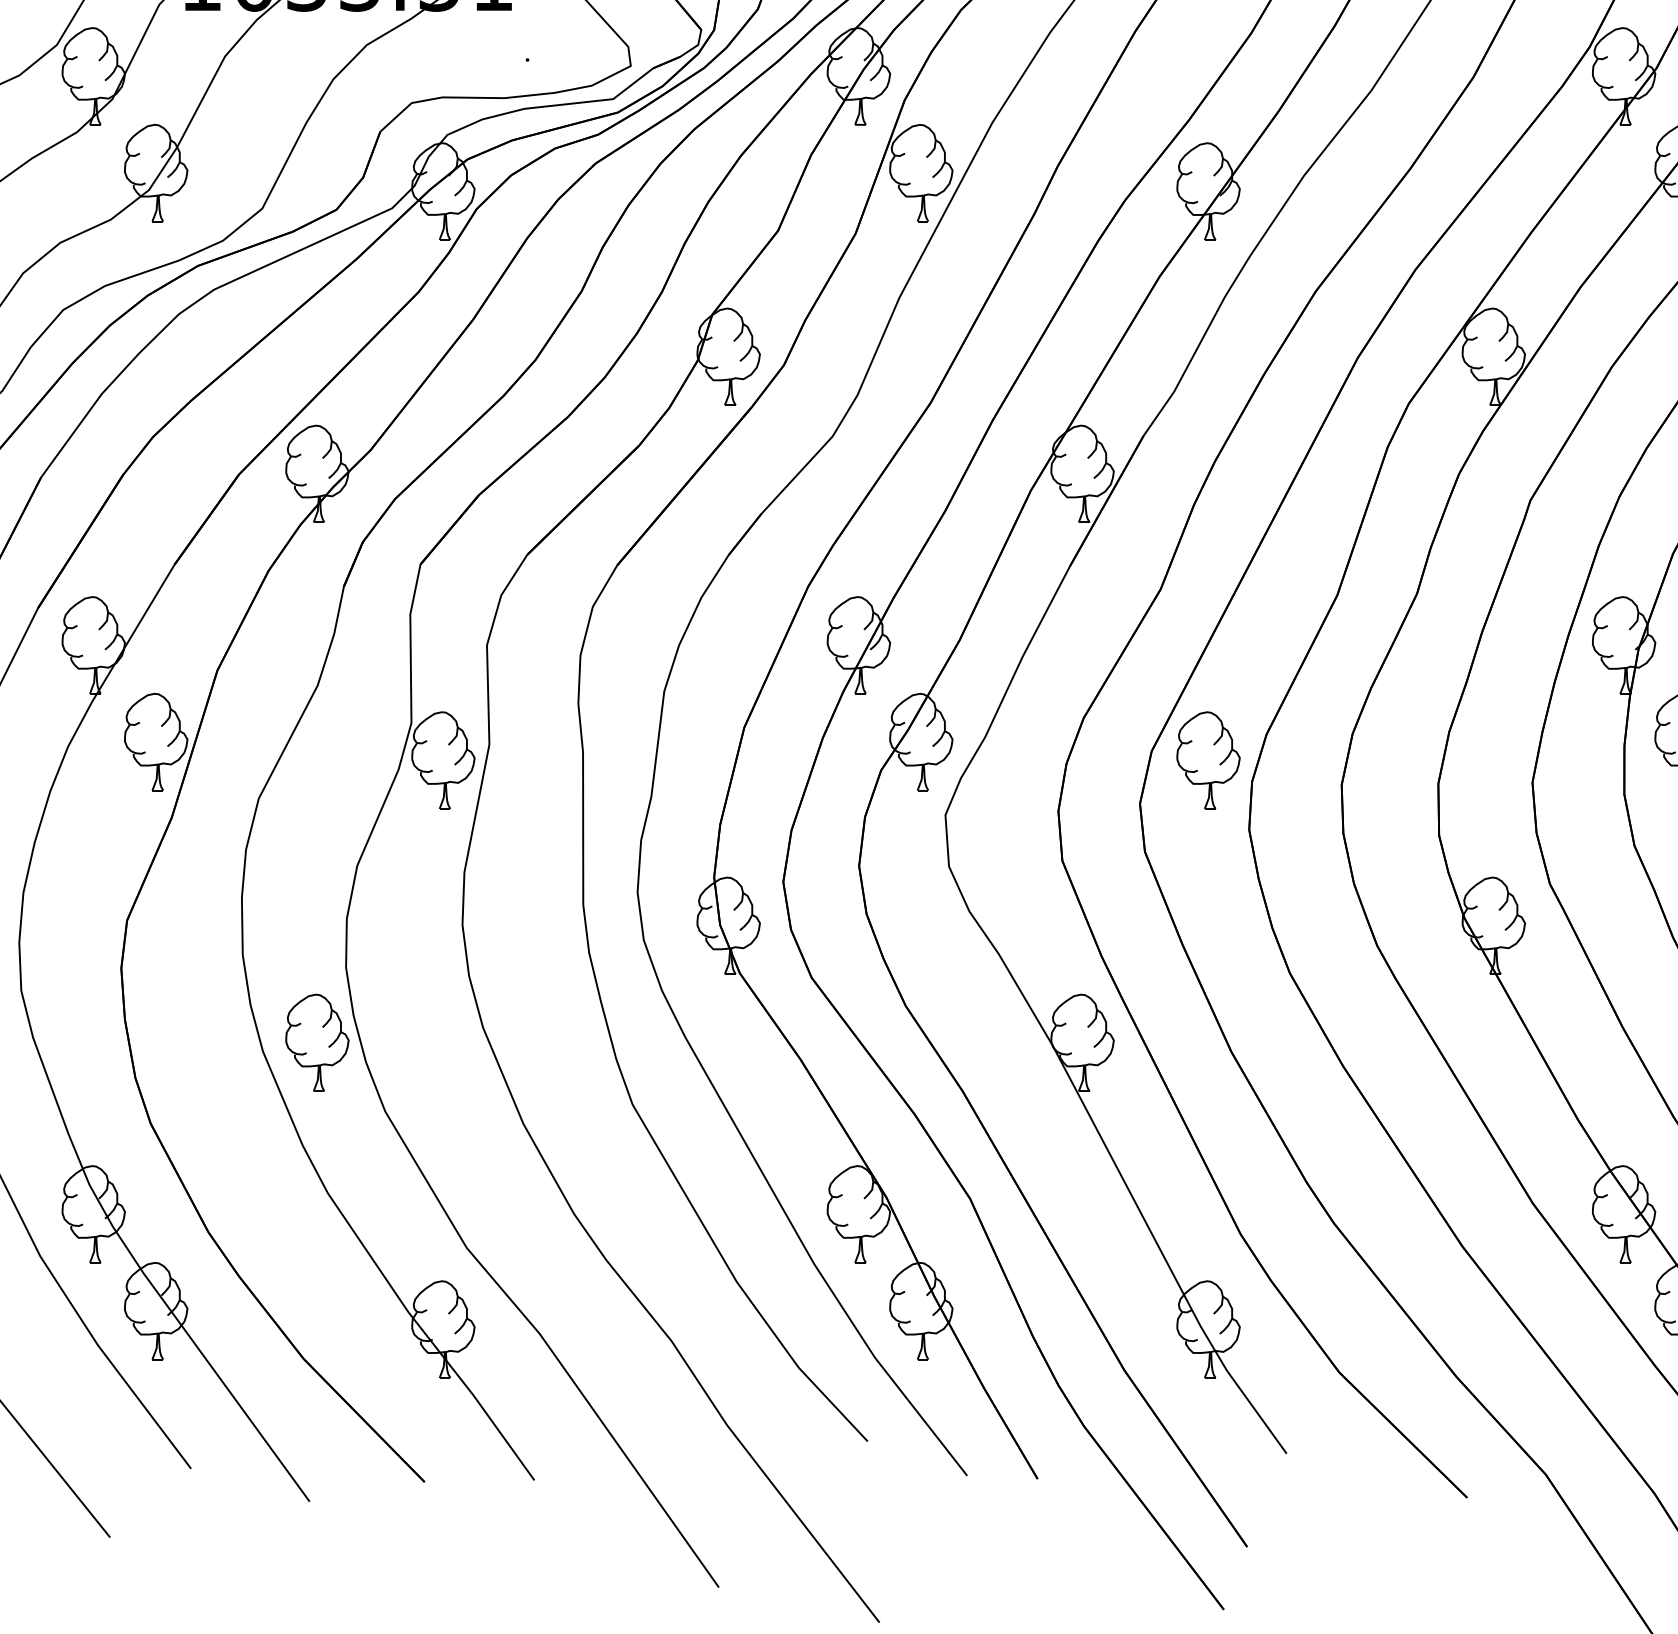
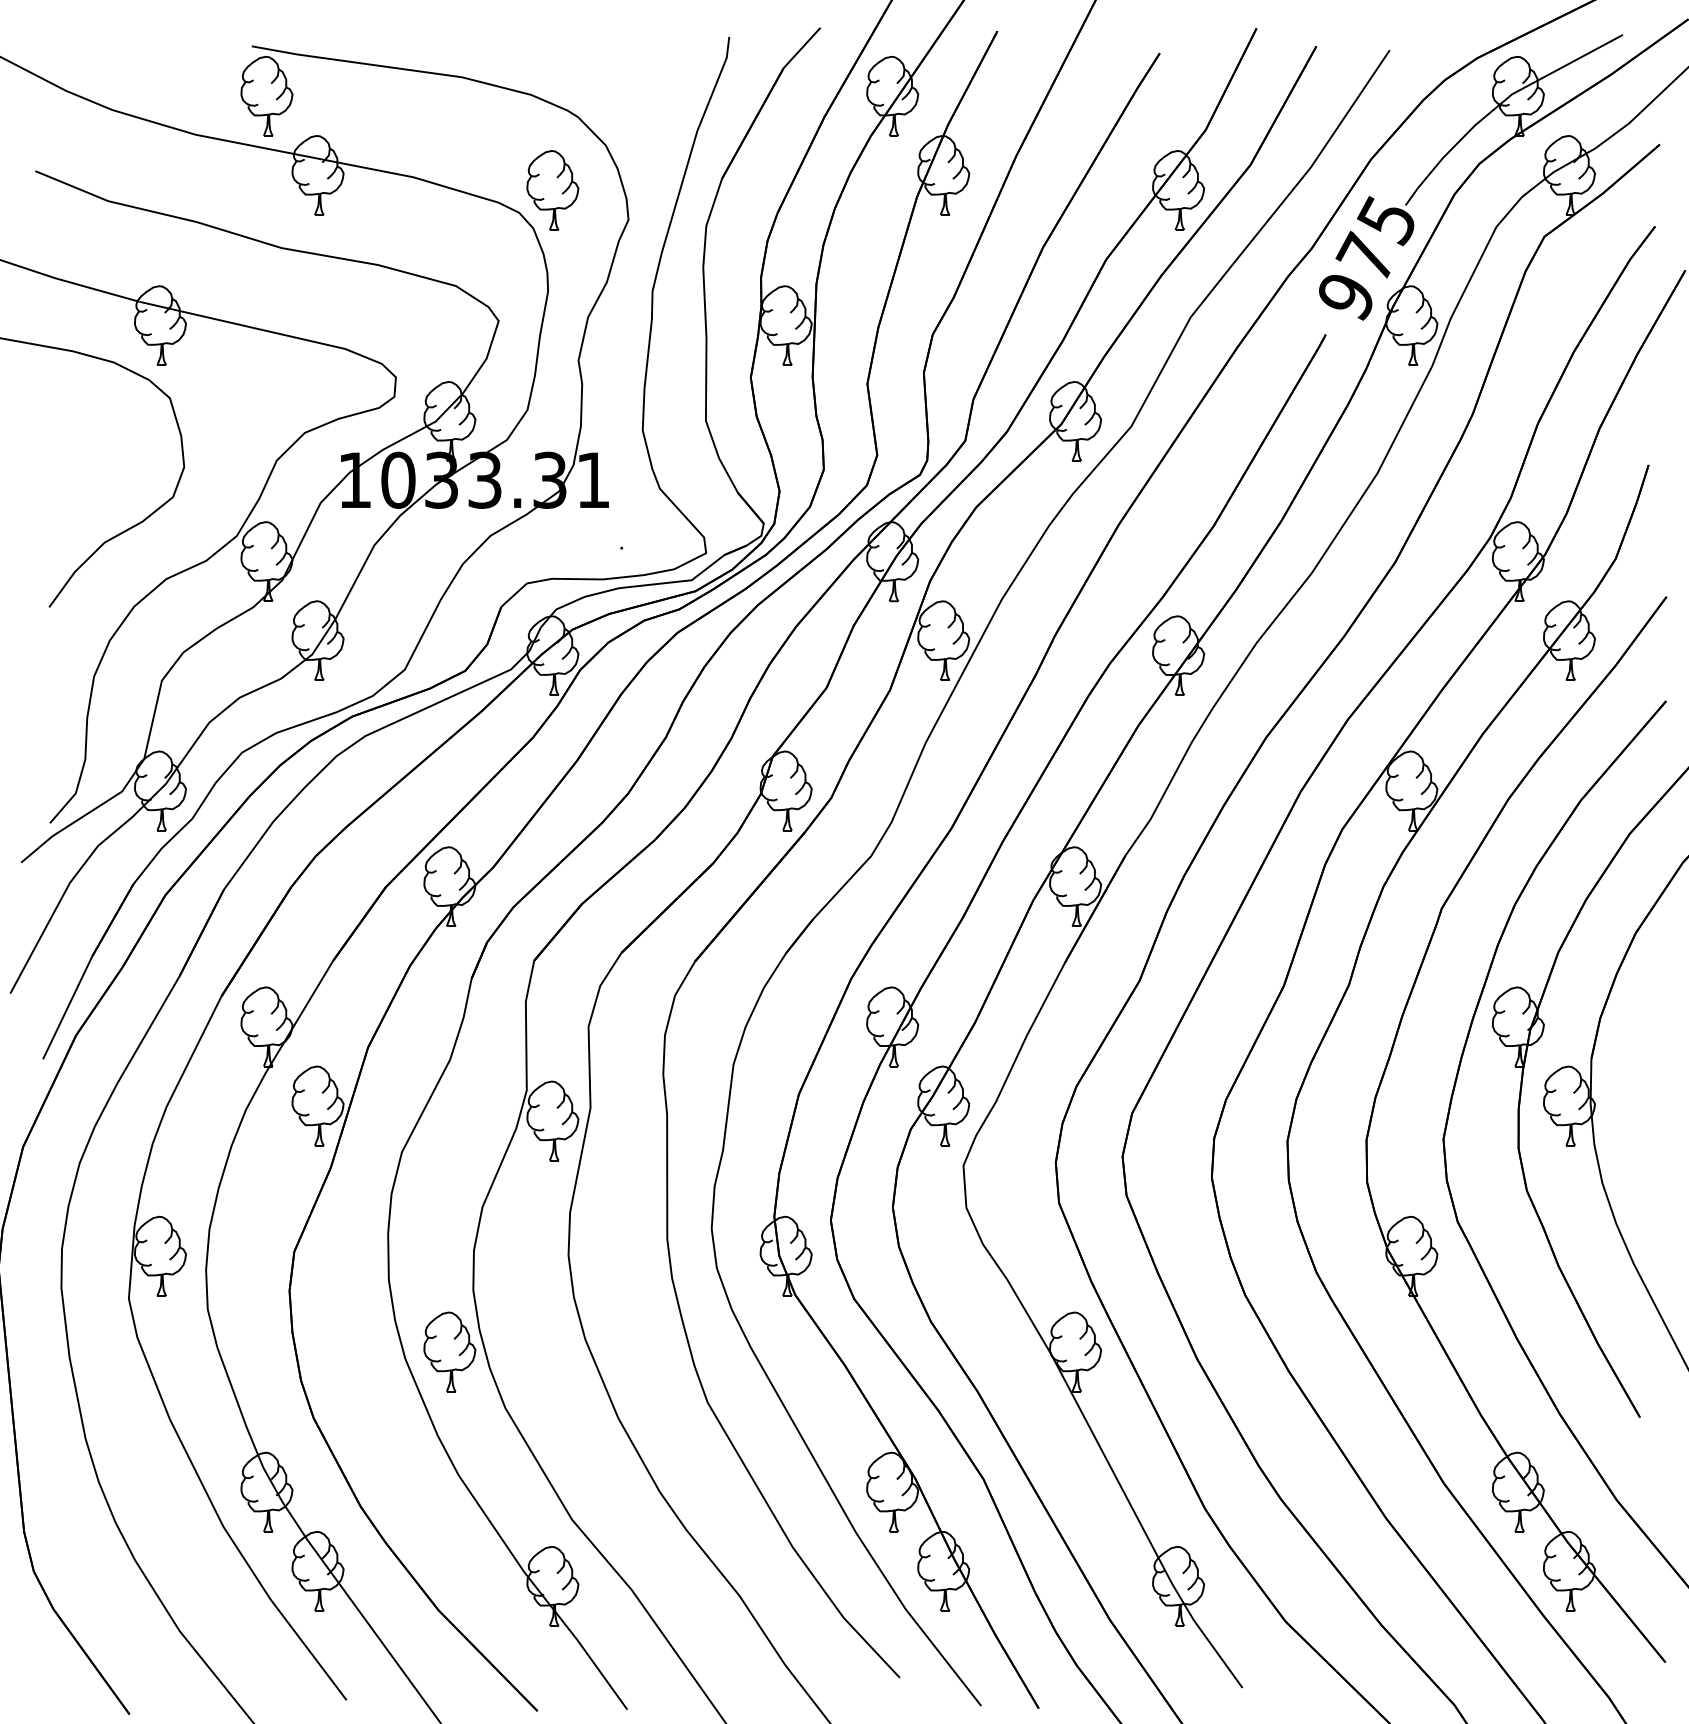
part: (1208, 759) -> (1178, 1120), removed

